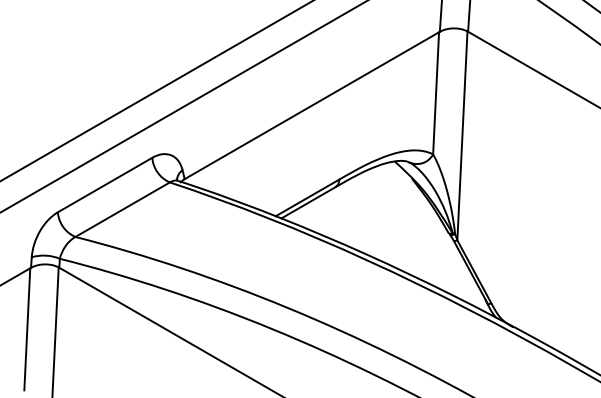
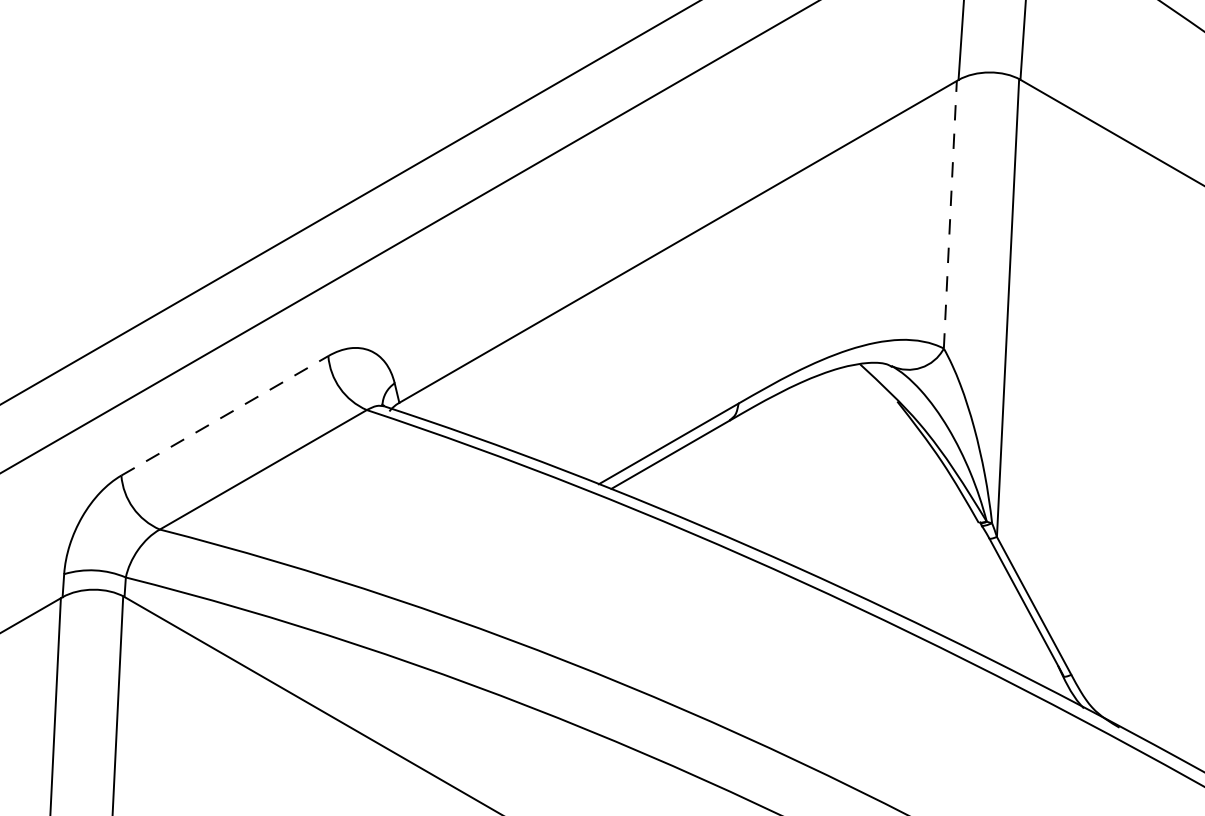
line: (436, 92) -> (951, 212), solid -> dashed
line: (105, 185) -> (225, 416), solid -> dashed

